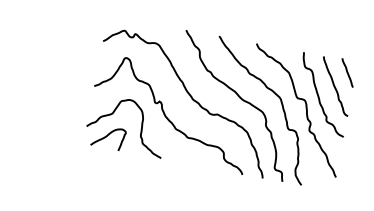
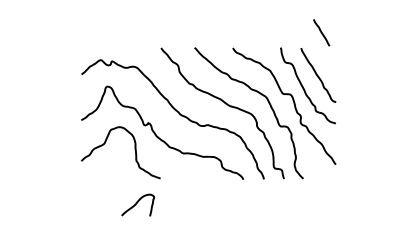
line: (347, 72) -> (321, 32), moved
curve: (108, 135) -> (137, 203), moved

